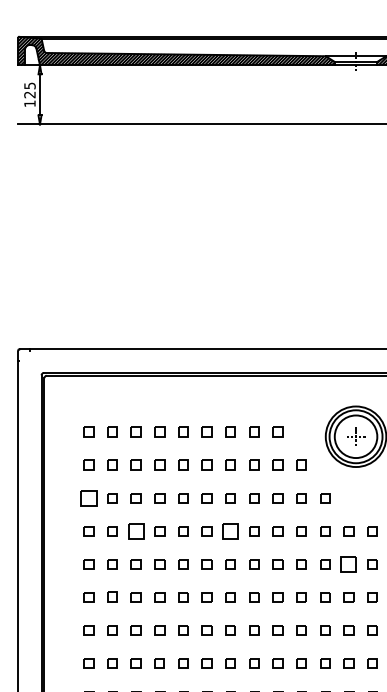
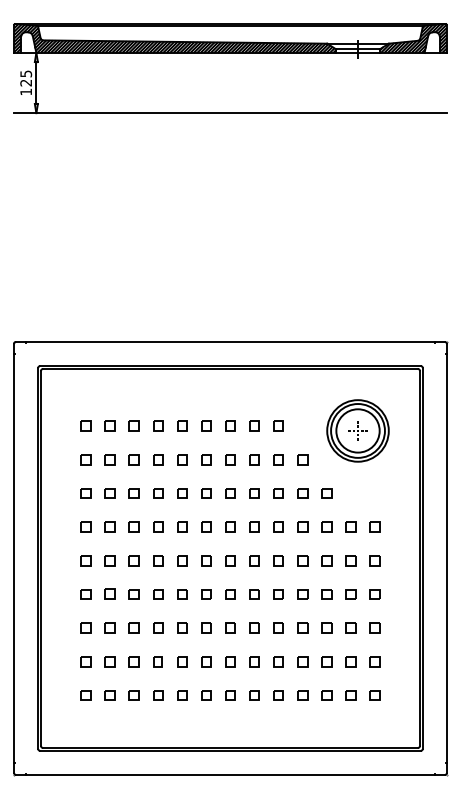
part: (88, 498) -> (85, 493), size x0.62
part: (135, 530) -> (133, 526), size x0.62
part: (230, 530) -> (230, 526), size x0.62
part: (348, 564) -> (350, 560), size x0.62

